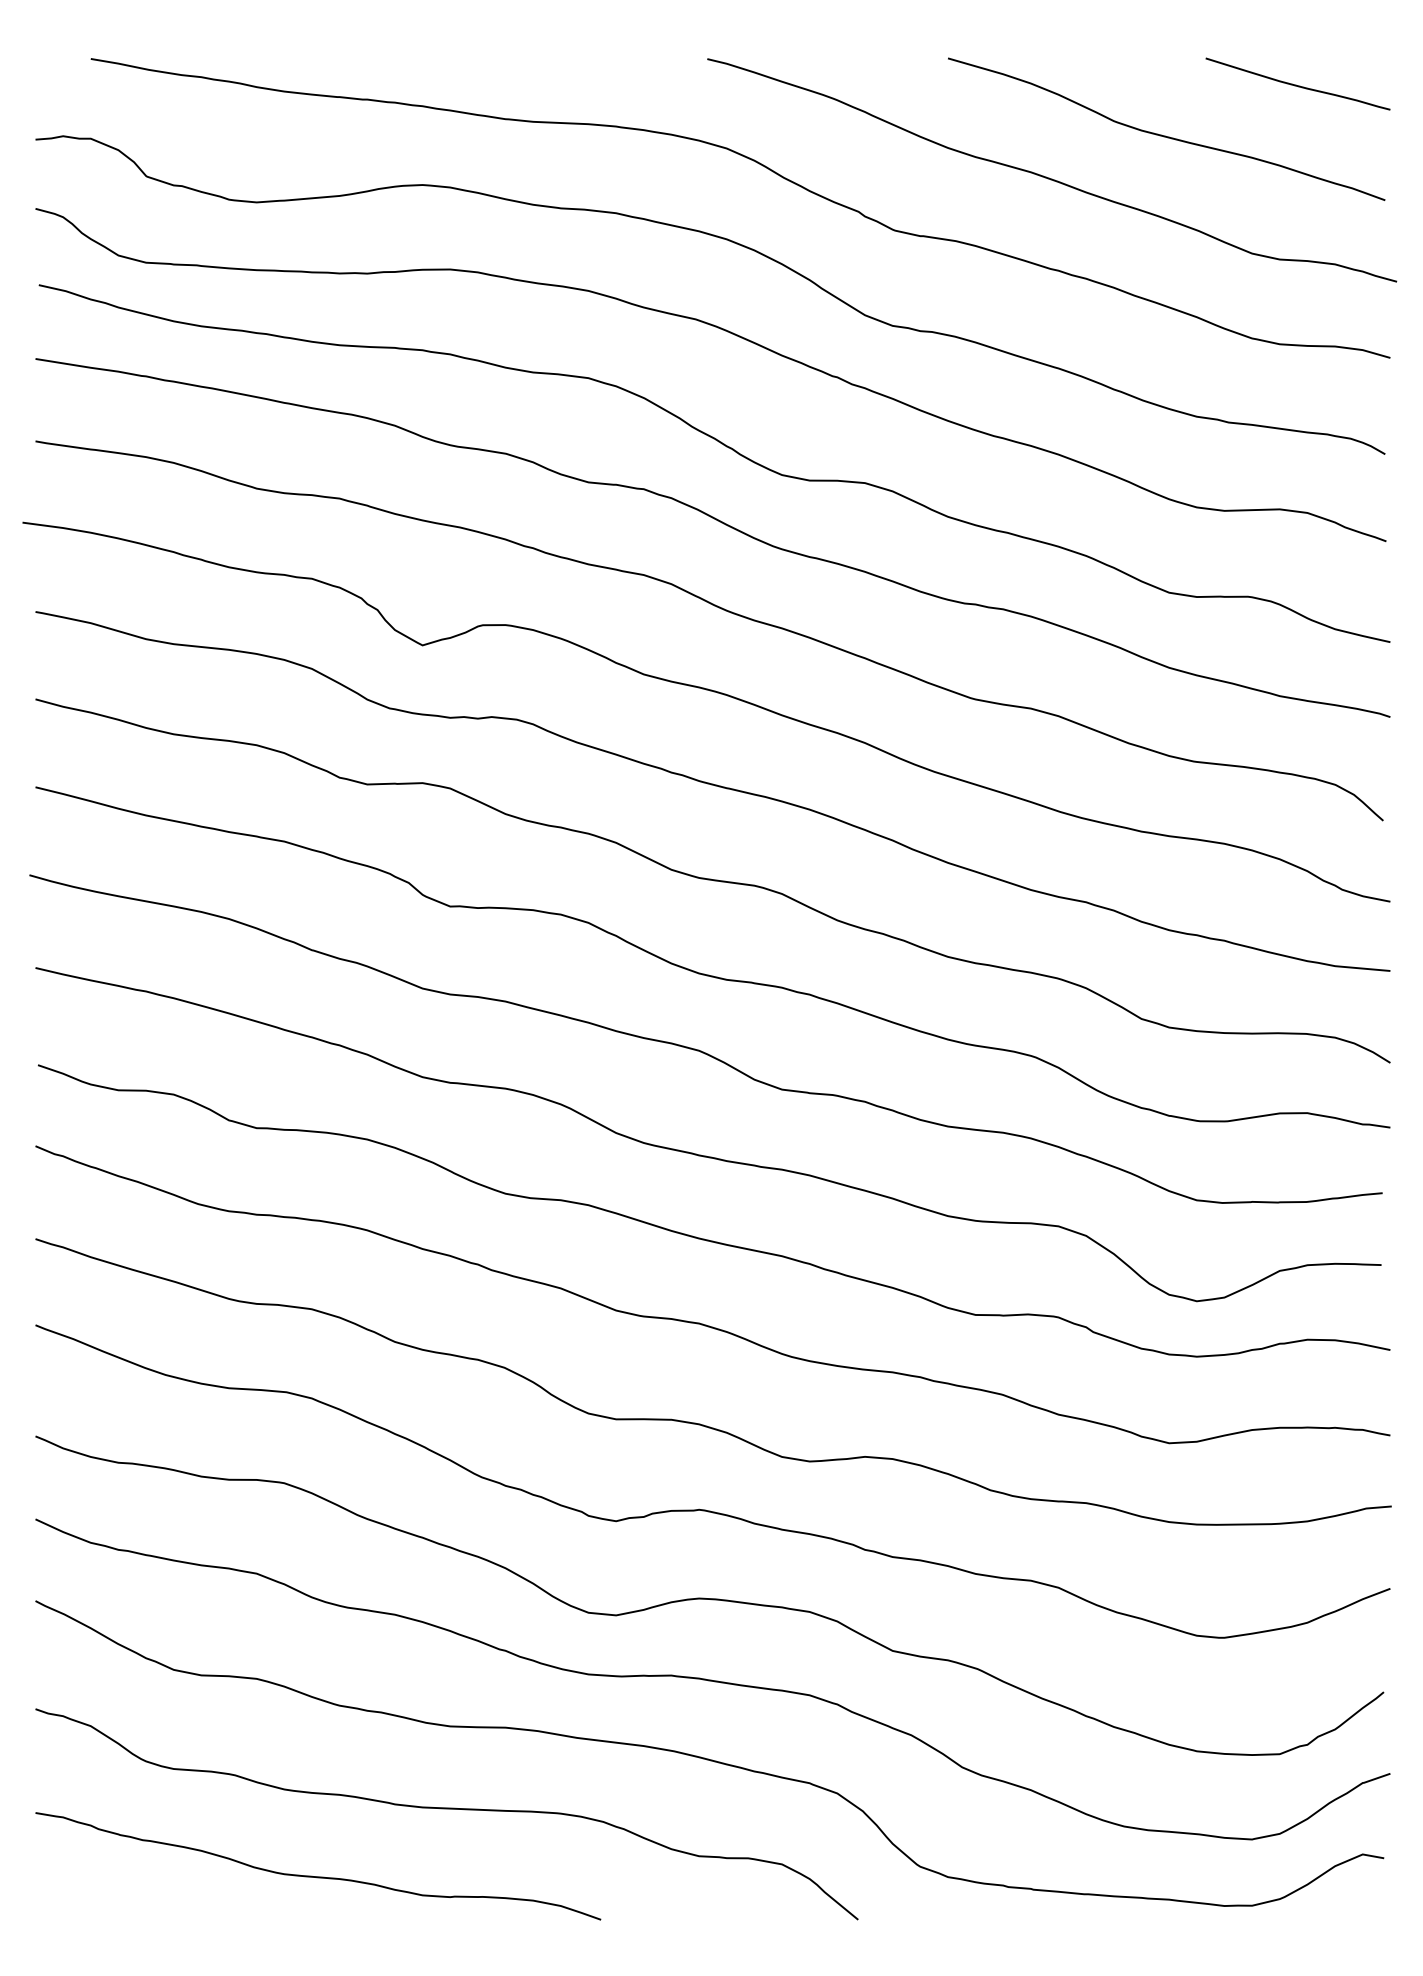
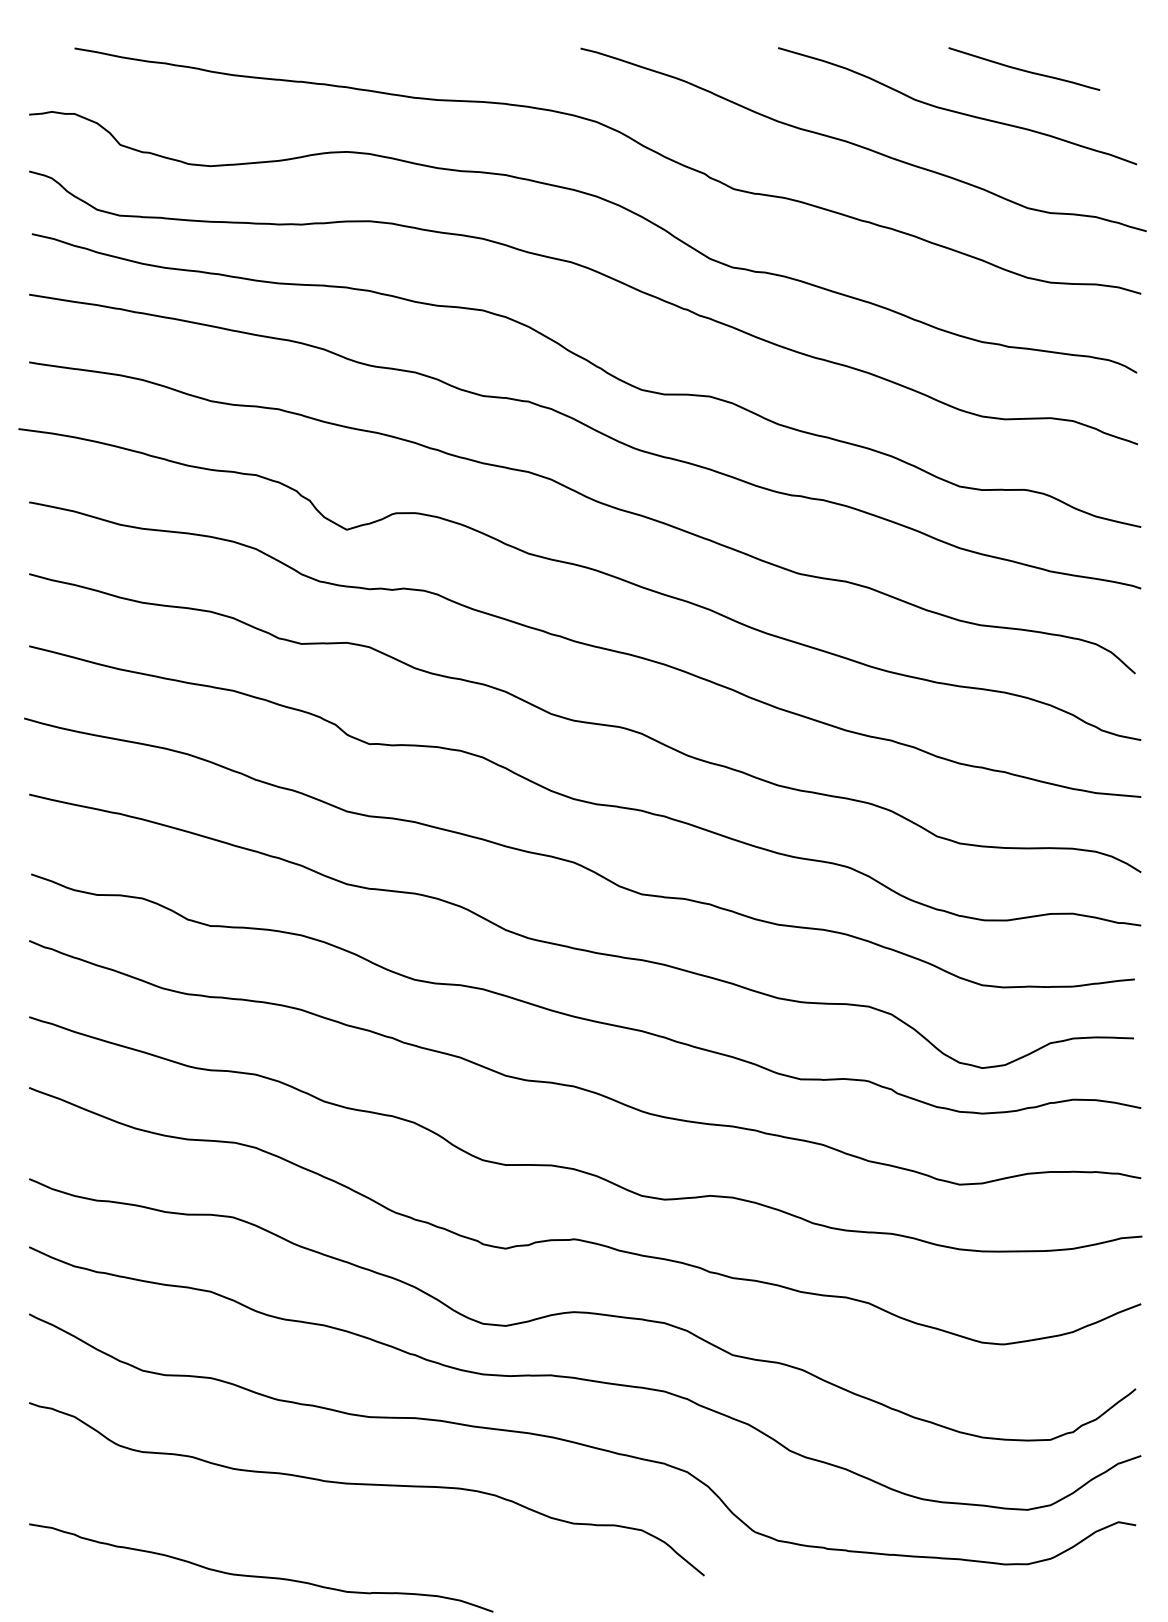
curve: (1296, 84) -> (1023, 69), moved
curve: (318, 1876) -> (261, 1576), moved

